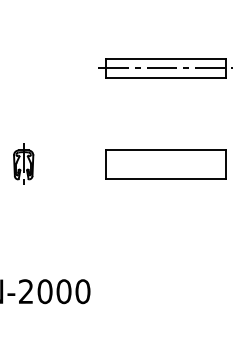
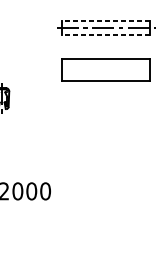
line: (165, 58) -> (105, 20), solid -> dashed
line: (165, 78) -> (105, 35), solid -> dashed
part: (165, 164) -> (105, 69), moved

